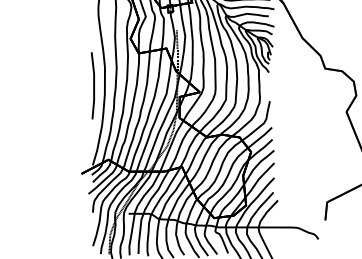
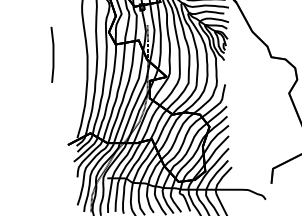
part: (92, 85) -> (52, 54), moved

